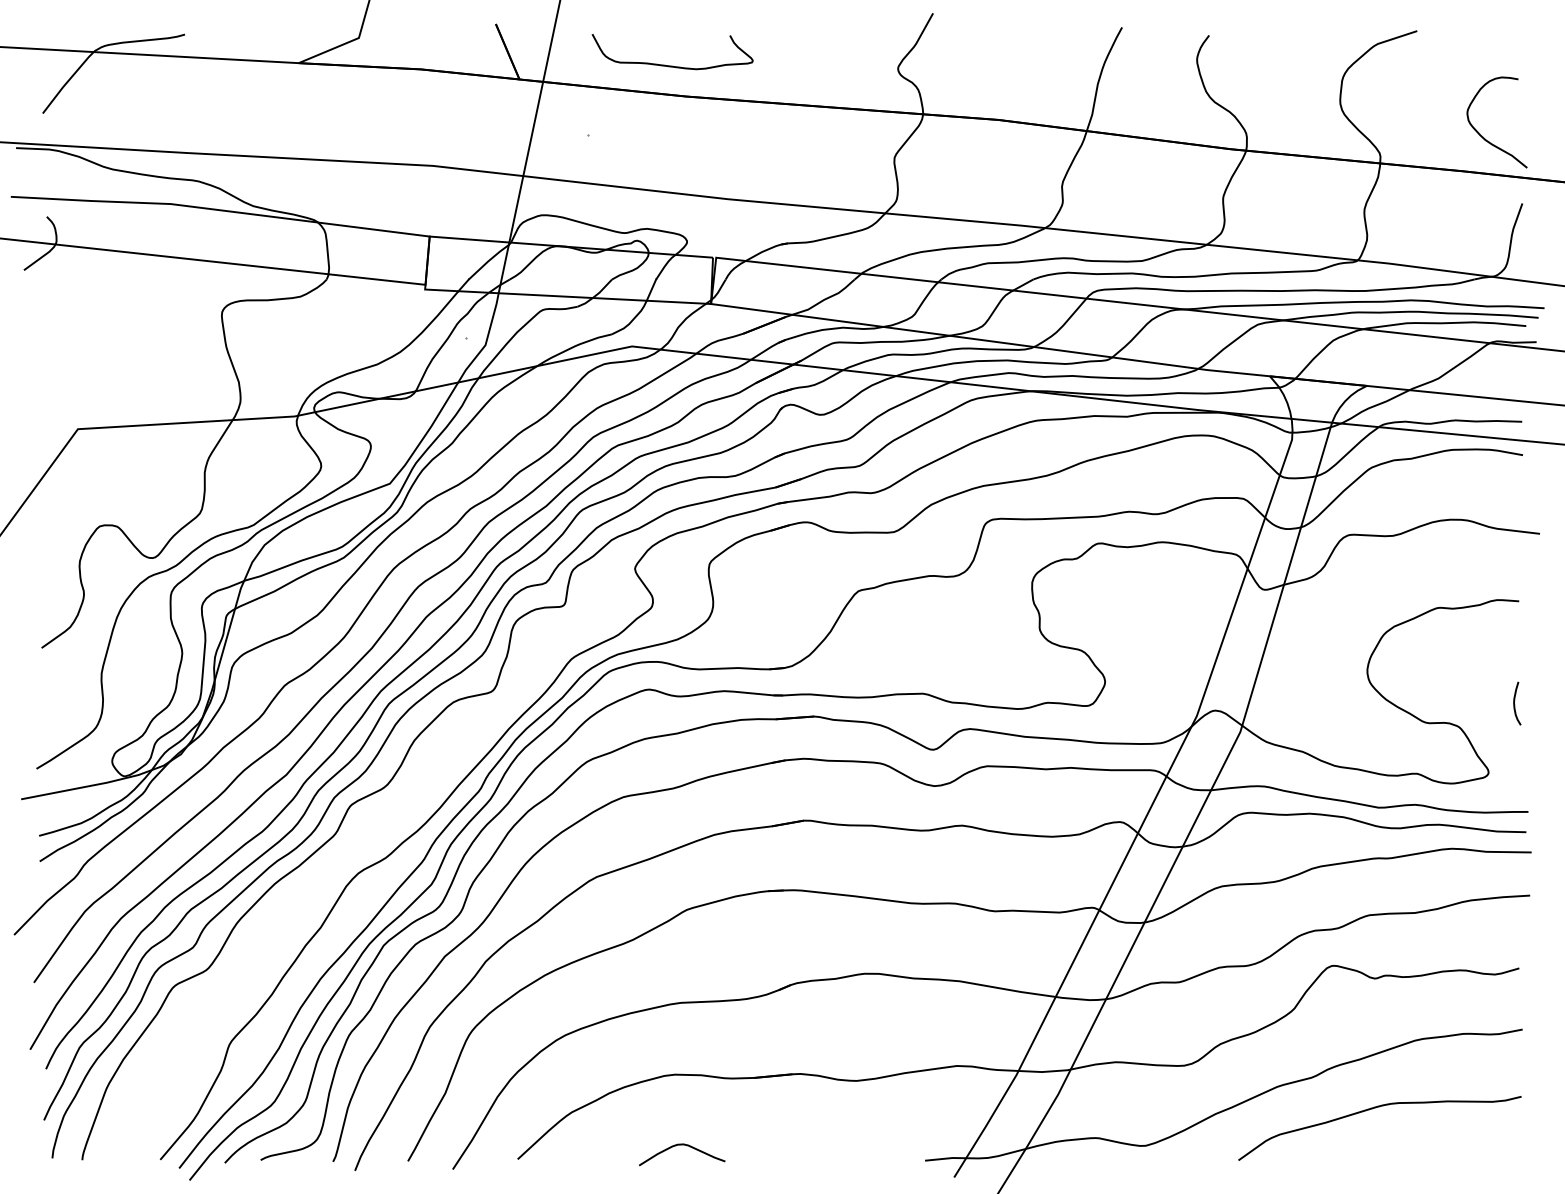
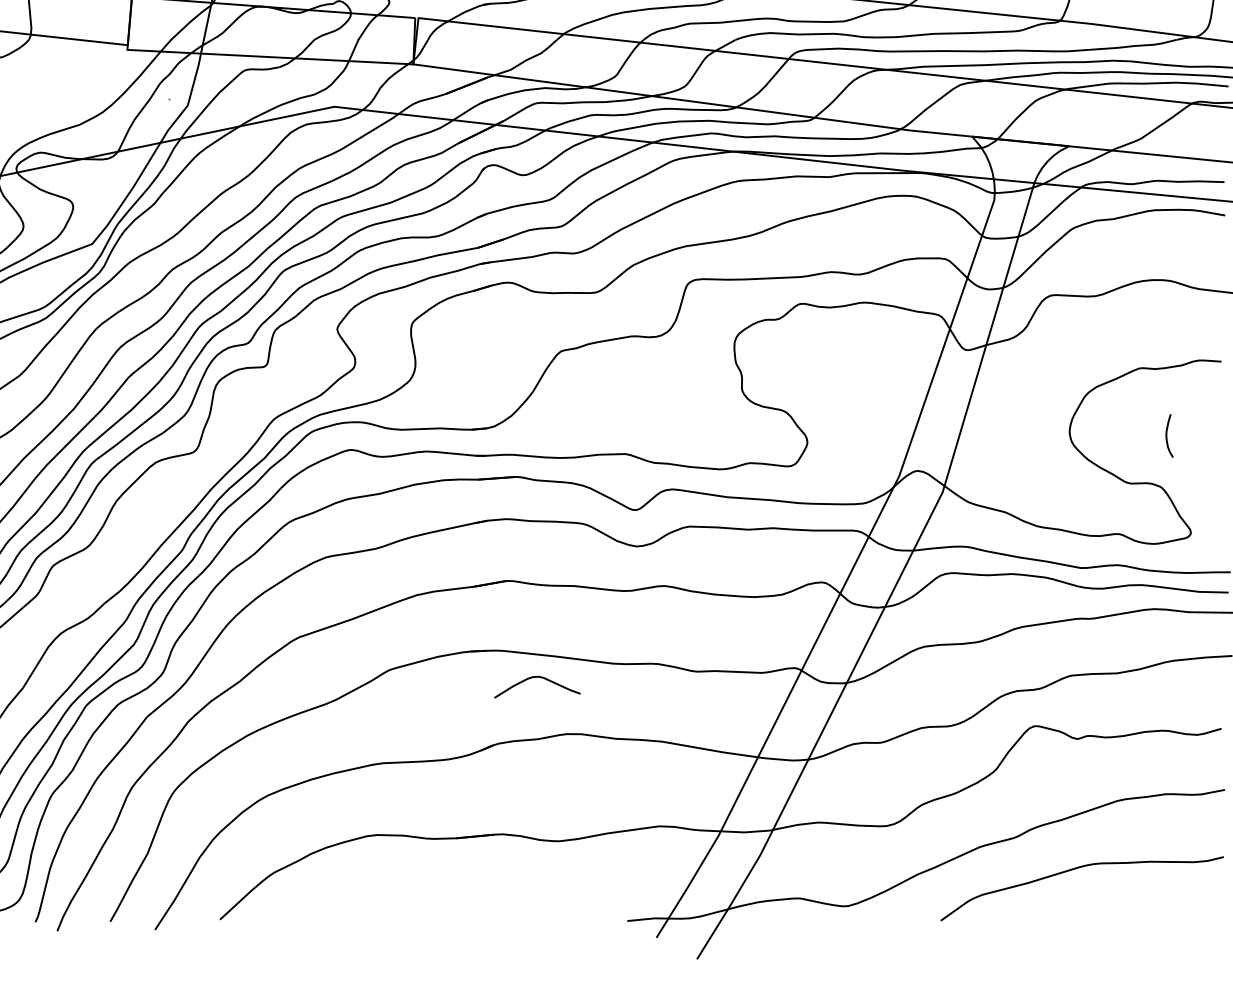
curve: (1515, 704) -> (1167, 436), moved
curve: (682, 1145) -> (537, 677), moved

